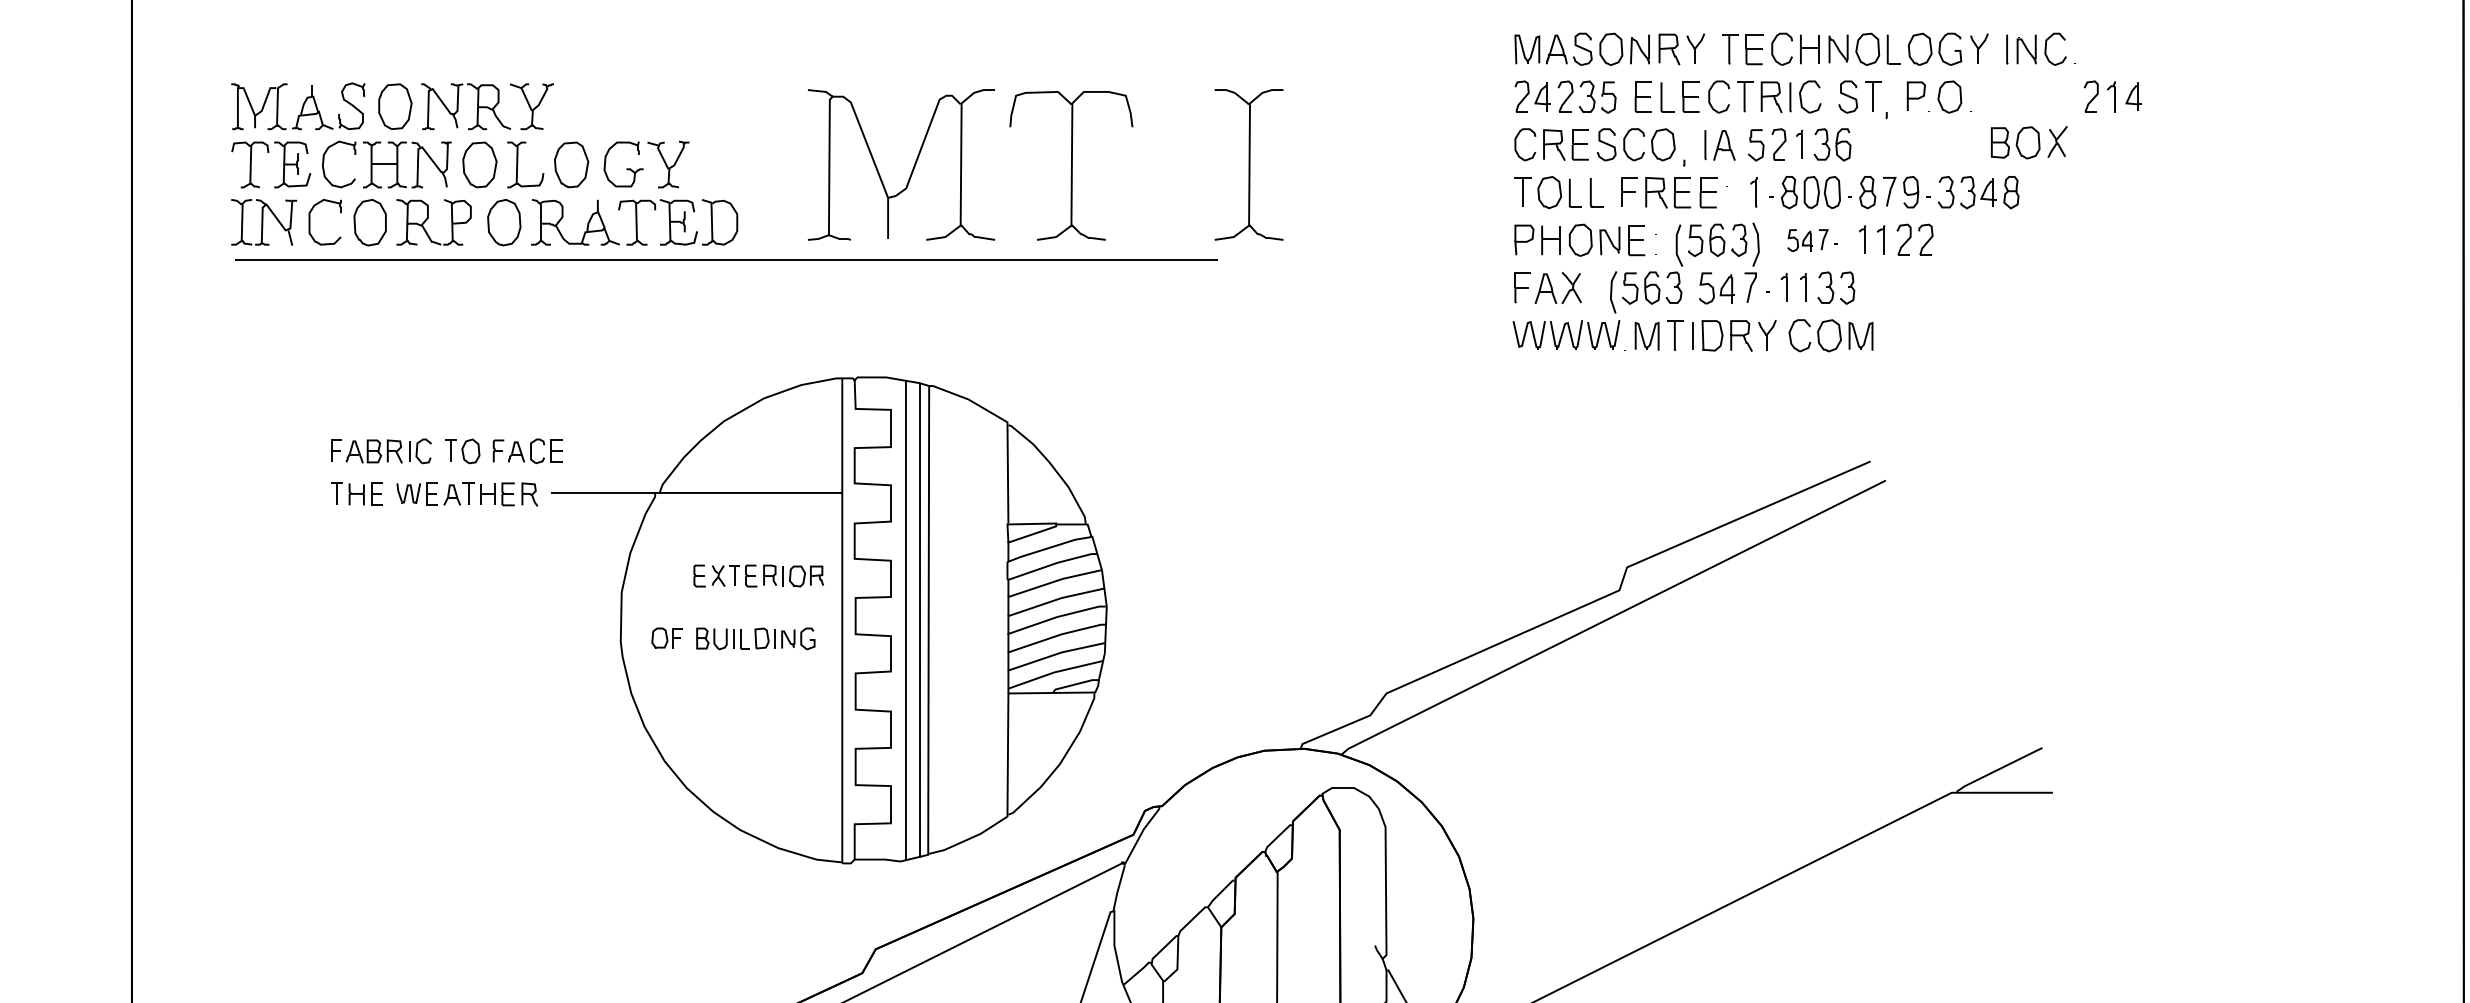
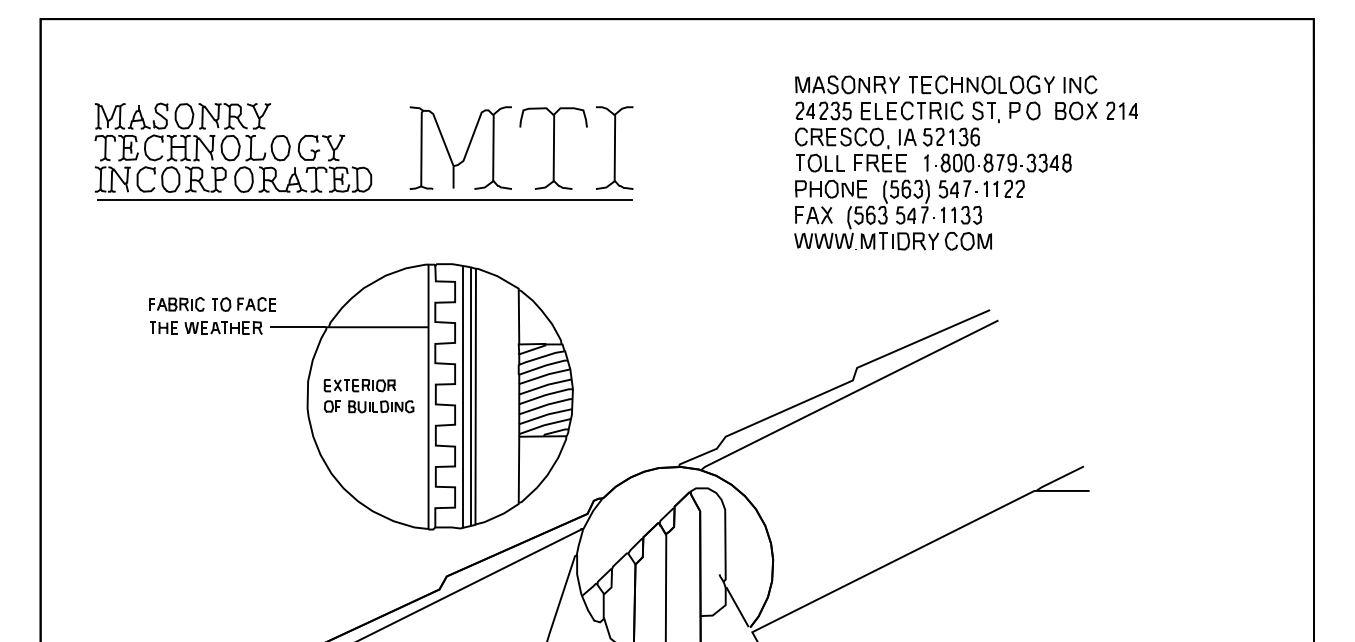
part: (2028, 141) -> (1076, 110), moved
part: (1248, 163) -> (614, 147), moved
part: (1810, 240) -> (957, 189), size x1.43
part: (757, 575) -> (359, 385), moved

